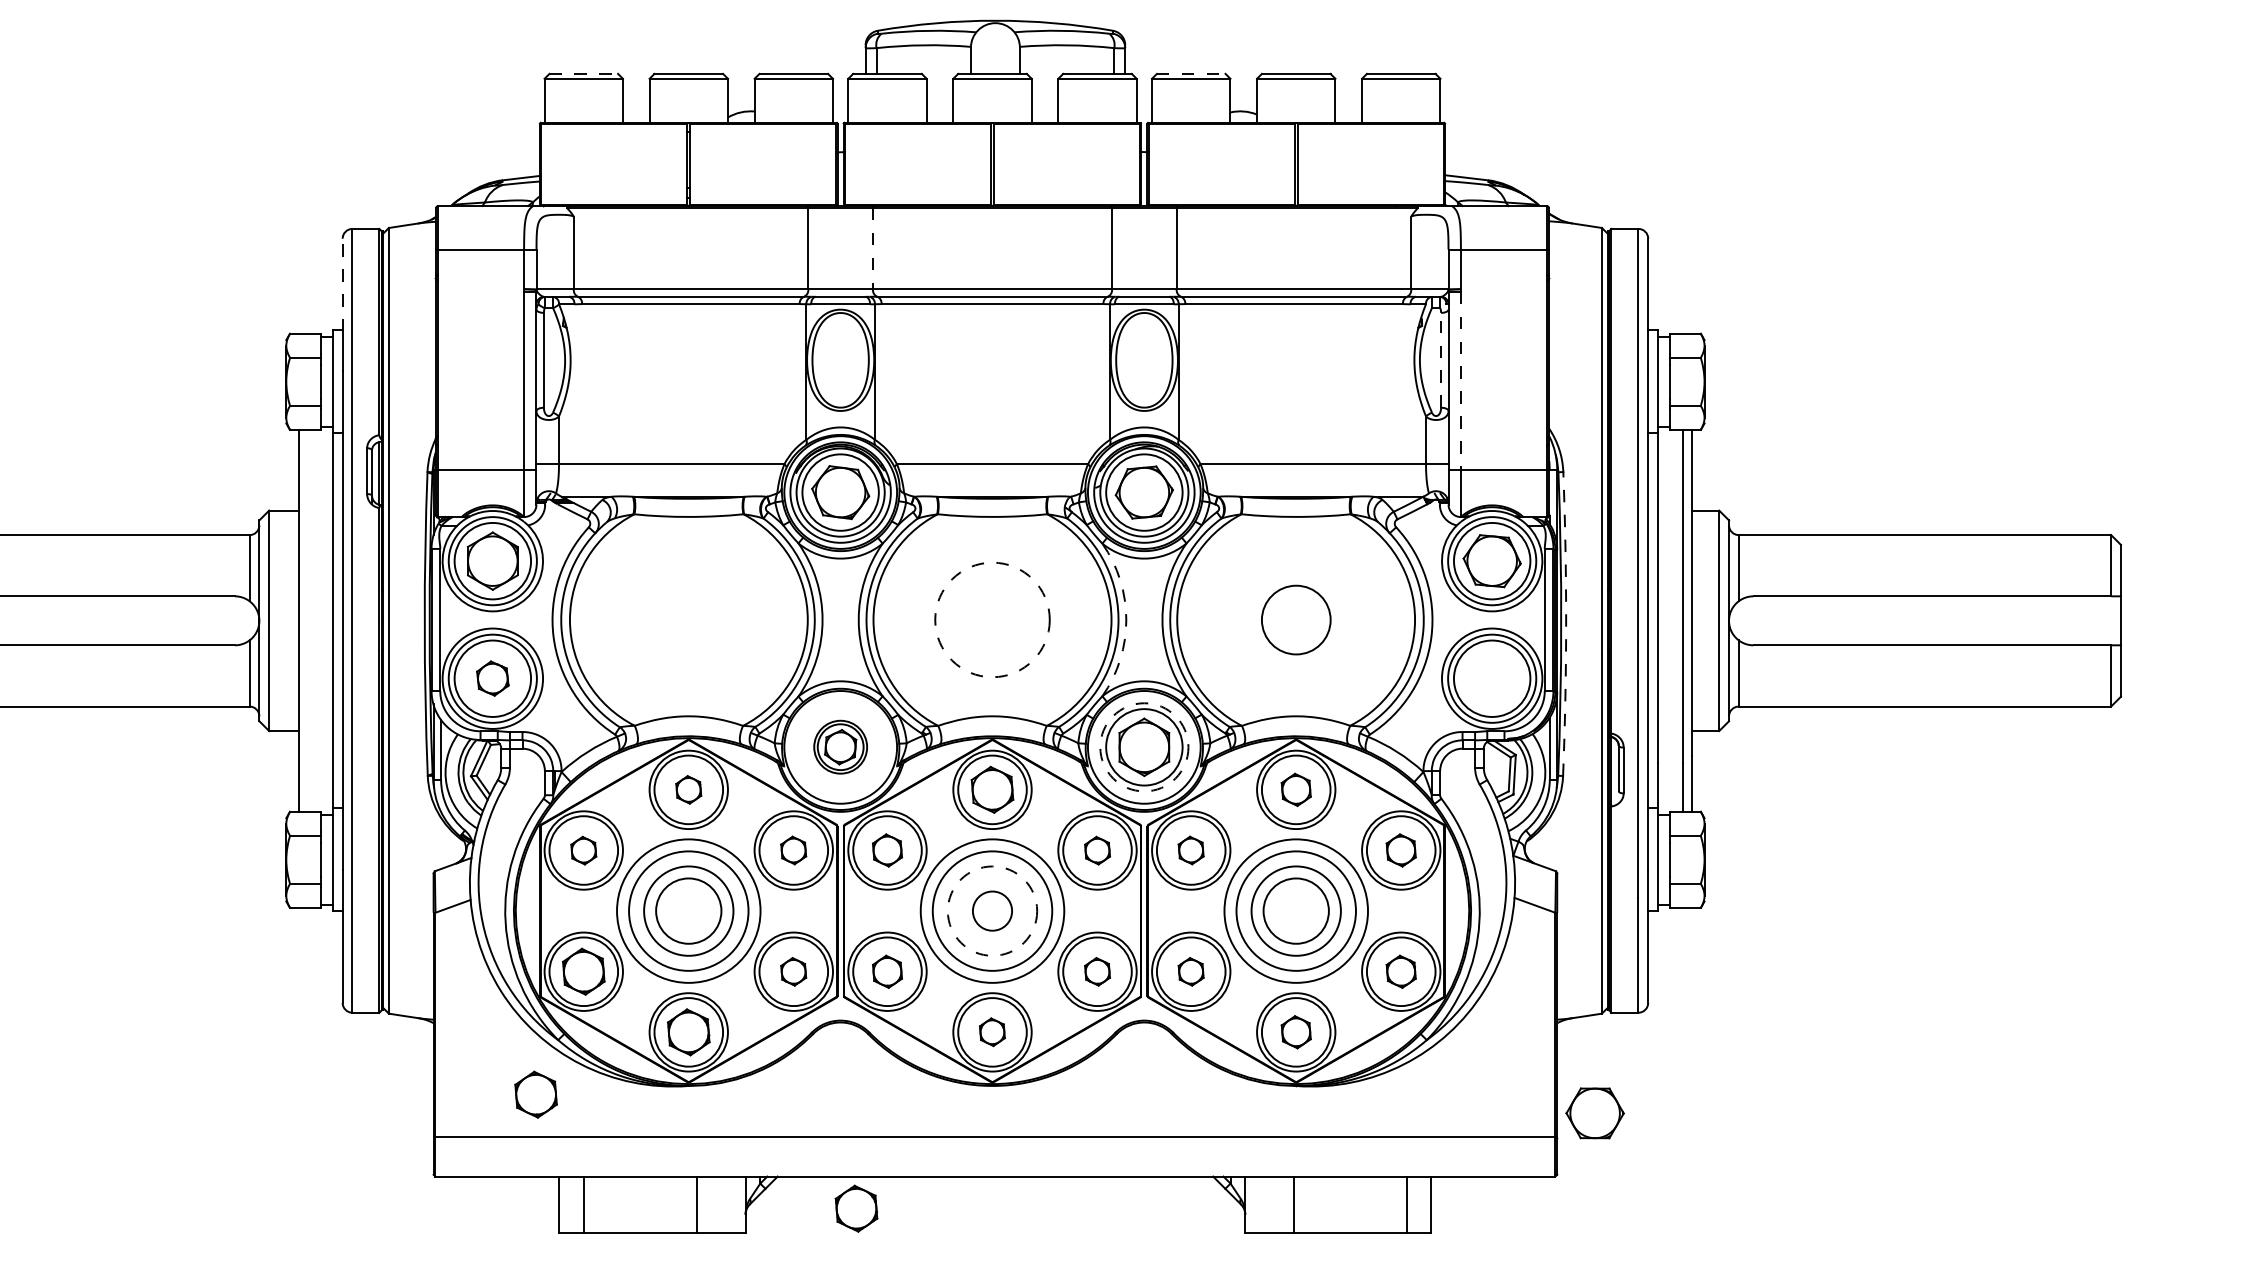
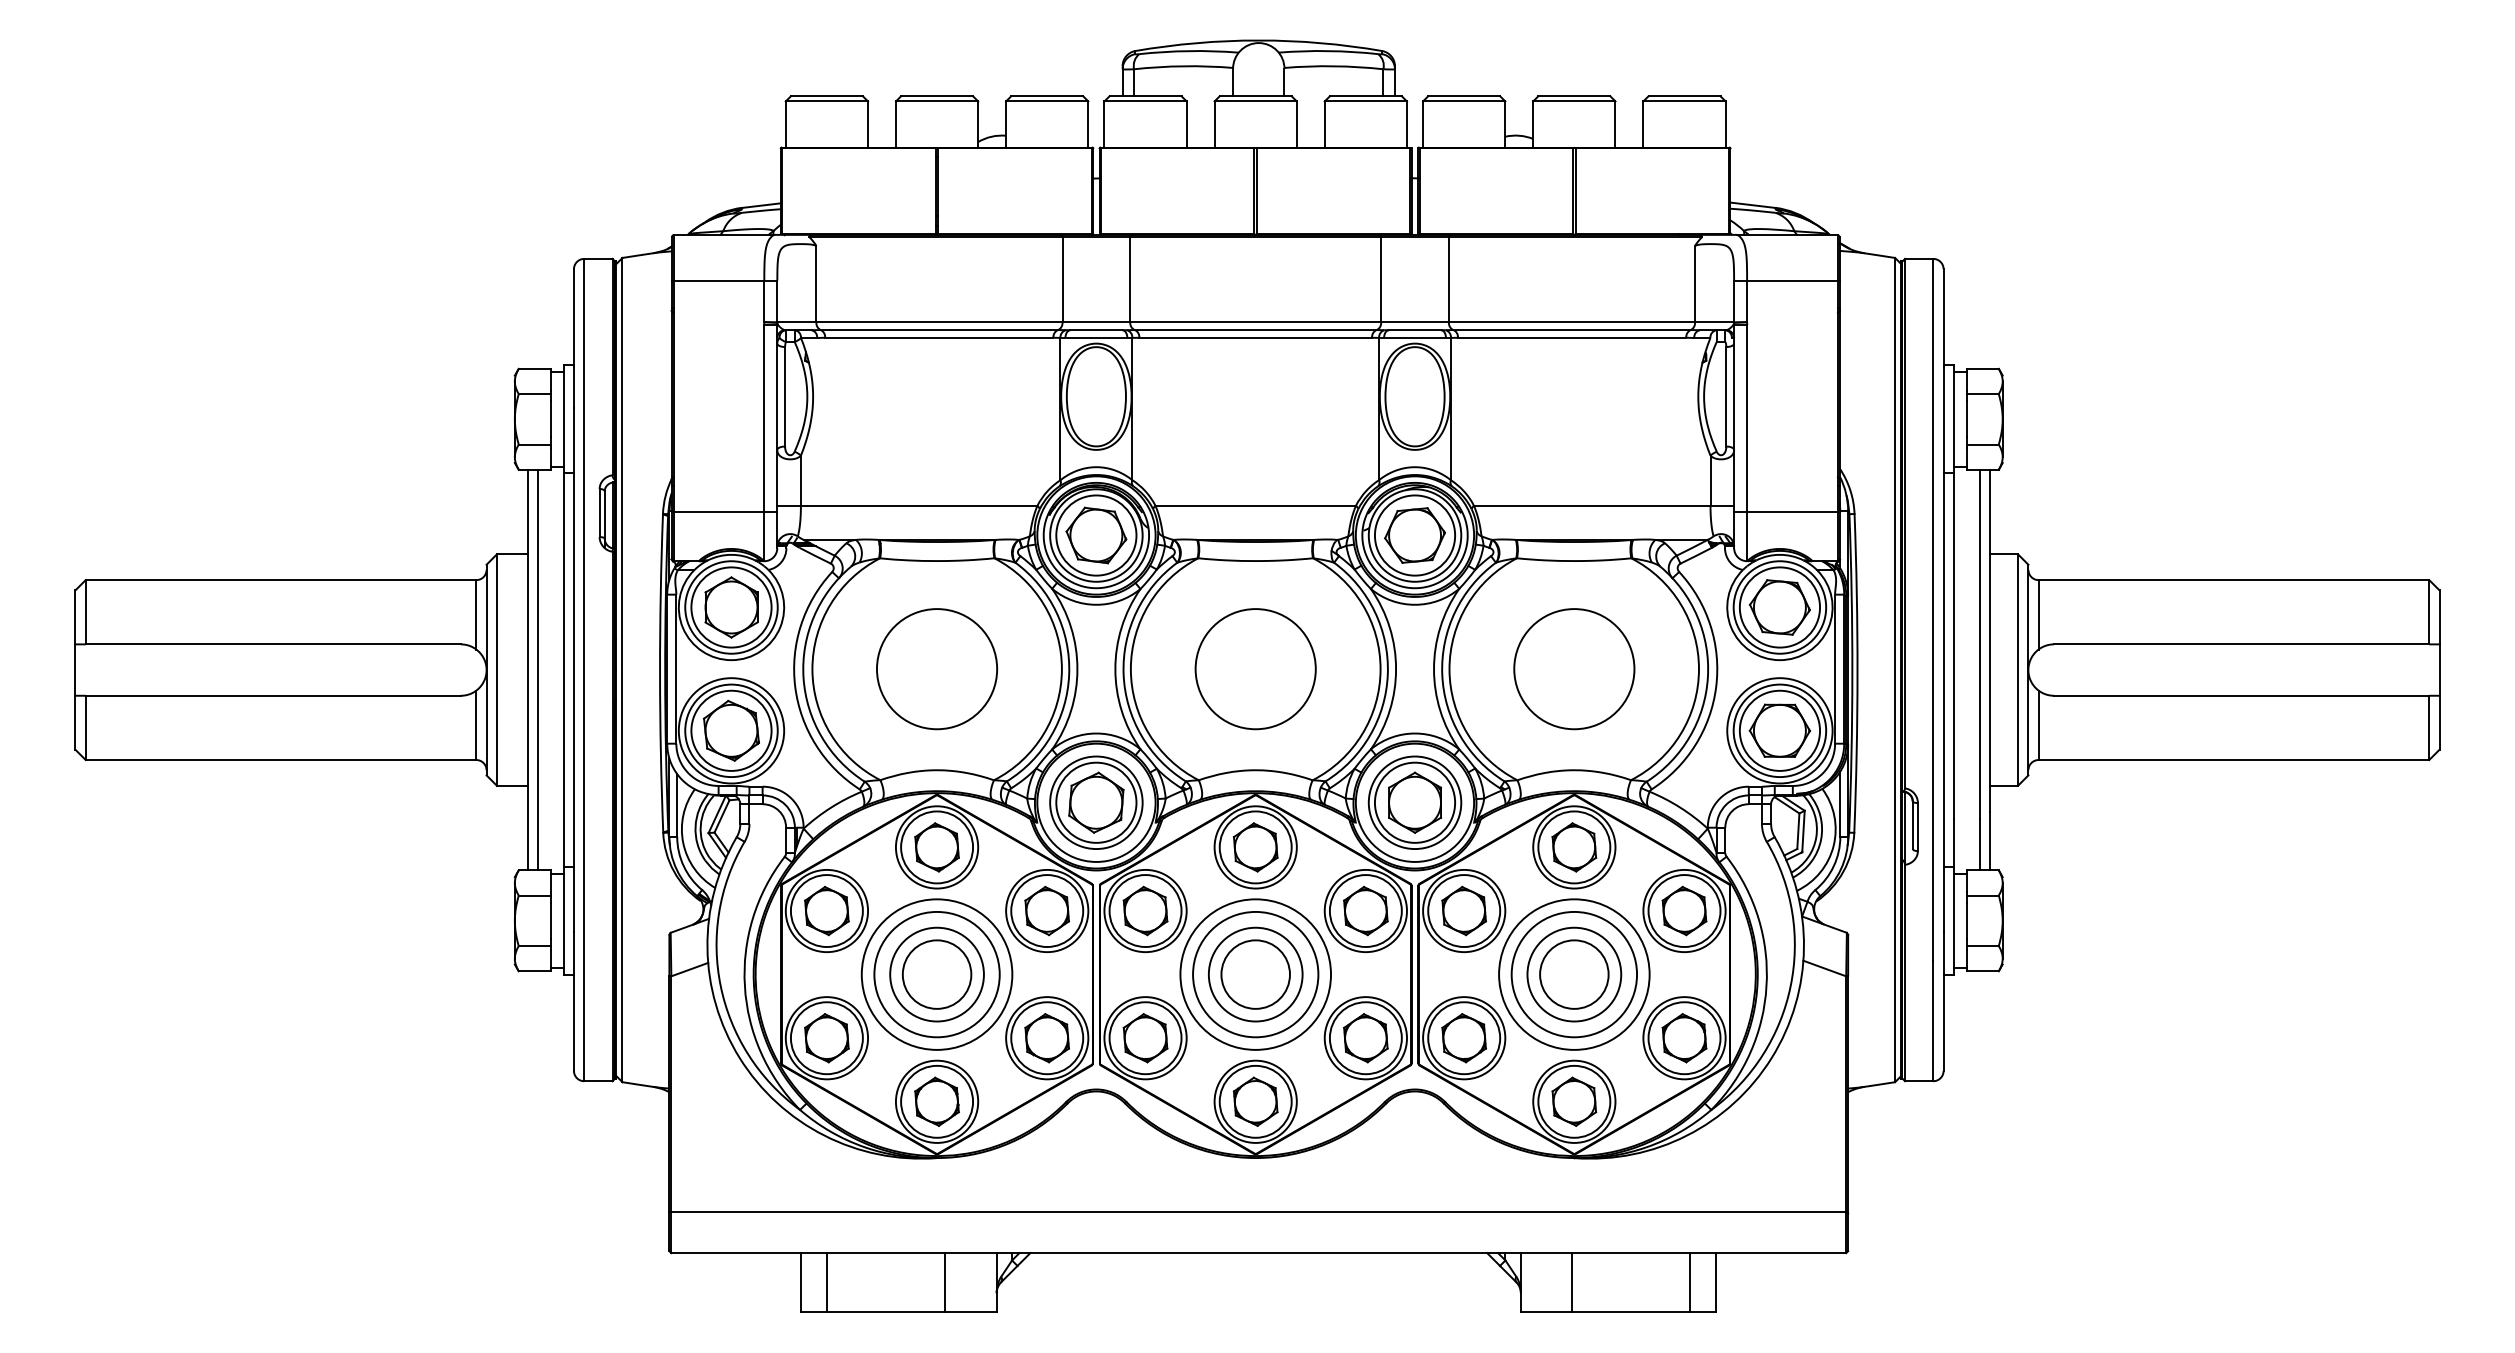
line: (583, 74) -> (826, 96), dashed -> solid
line: (1191, 74) -> (1464, 96), dashed -> solid
line: (873, 248) -> (1130, 279), dashed -> solid
line: (342, 284) -> (573, 317), dashed -> solid
line: (1441, 360) -> (1726, 396), dashed -> solid
line: (1461, 381) -> (1747, 418), dashed -> solid
line: (307, 620) -> (537, 669), added
circle: (688, 620) -> (936, 669), added
circle: (992, 620) -> (1255, 669), dashed -> solid
arc: (1126, 620) -> (1396, 669), dashed -> solid
circle: (1296, 620) -> (1574, 669), size x1.67
arc: (1566, 624) -> (1857, 673), dashed -> solid
part: (492, 678) -> (731, 730), size x1.67
part: (840, 747) -> (1096, 802), size x1.67
circle: (1143, 747) -> (1414, 802), dashed -> solid
part: (688, 789) -> (936, 847), size x1.67
part: (1296, 789) -> (1574, 847), size x1.43
part: (583, 850) -> (826, 911), size x1.67
part: (793, 850) -> (1046, 910), size x1.67
part: (887, 850) -> (1145, 910), size x1.43
part: (1097, 850) -> (1365, 911), size x1.67
part: (1190, 850) -> (1463, 910), size x1.67
part: (1401, 850) -> (1684, 910), size x1.43
circle: (992, 911) -> (1255, 974), dashed -> solid
circle: (992, 911) -> (1255, 974), size x1.67
part: (793, 972) -> (1046, 1038), size x1.67
part: (887, 972) -> (1145, 1038), size x1.43
part: (1097, 972) -> (1365, 1038), size x1.67
part: (1190, 972) -> (1463, 1038), size x1.67
part: (1401, 972) -> (1684, 1038), size x1.43
part: (992, 1032) -> (1255, 1101), size x1.67
part: (1296, 1032) -> (1574, 1101), size x1.43
part: (535, 1094) -> (776, 1167), removed
part: (1594, 1113) -> (1779, 730), moved
part: (856, 1208) -> (1112, 1286), removed

